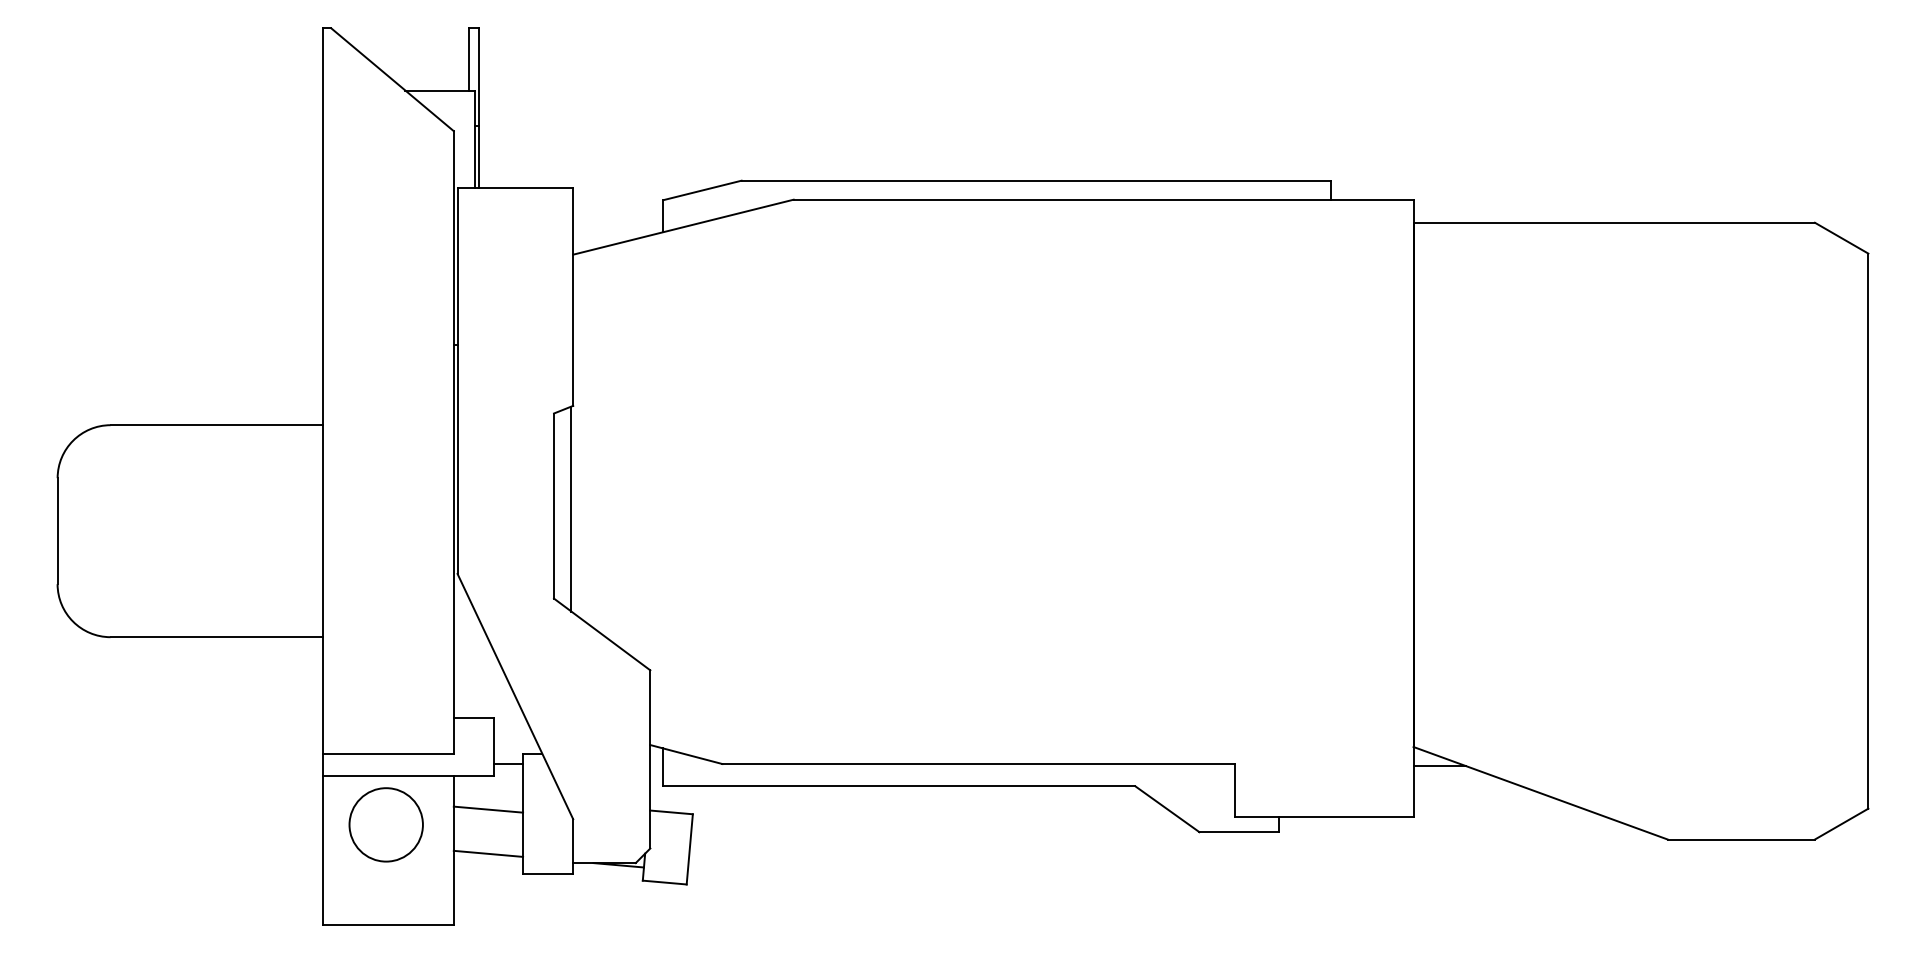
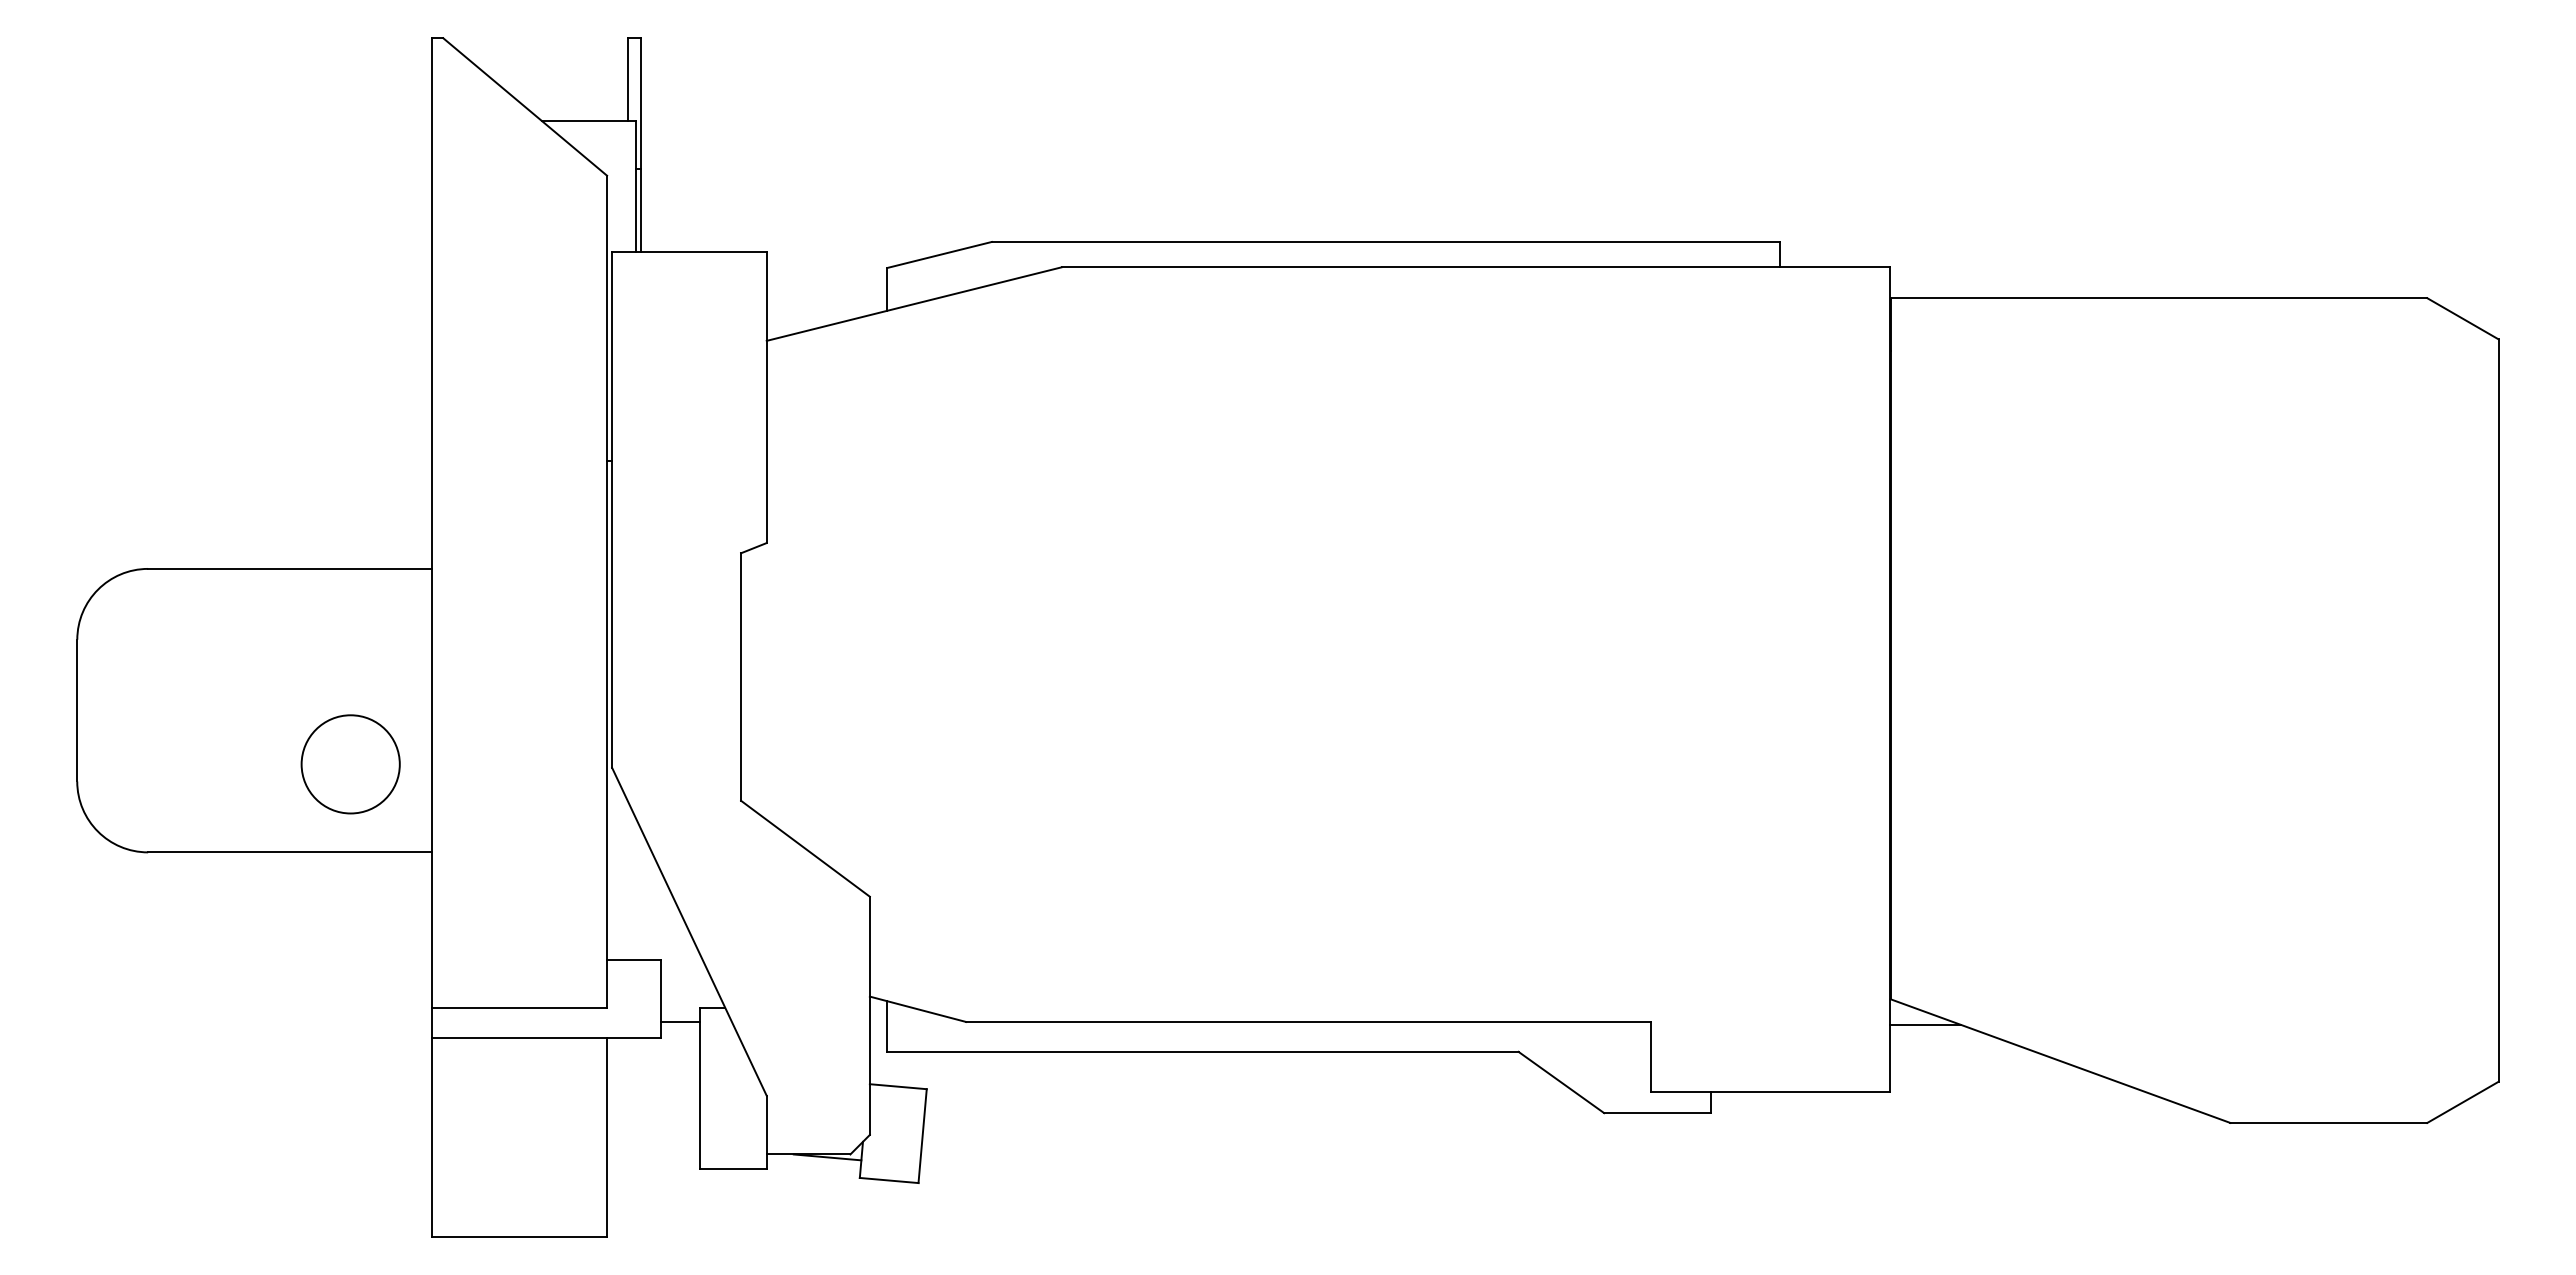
line: (571, 509) -> (764, 681), removed
line: (488, 809) -> (653, 1082), removed
circle: (386, 824) -> (350, 764), moved
line: (488, 854) -> (653, 1142), removed

